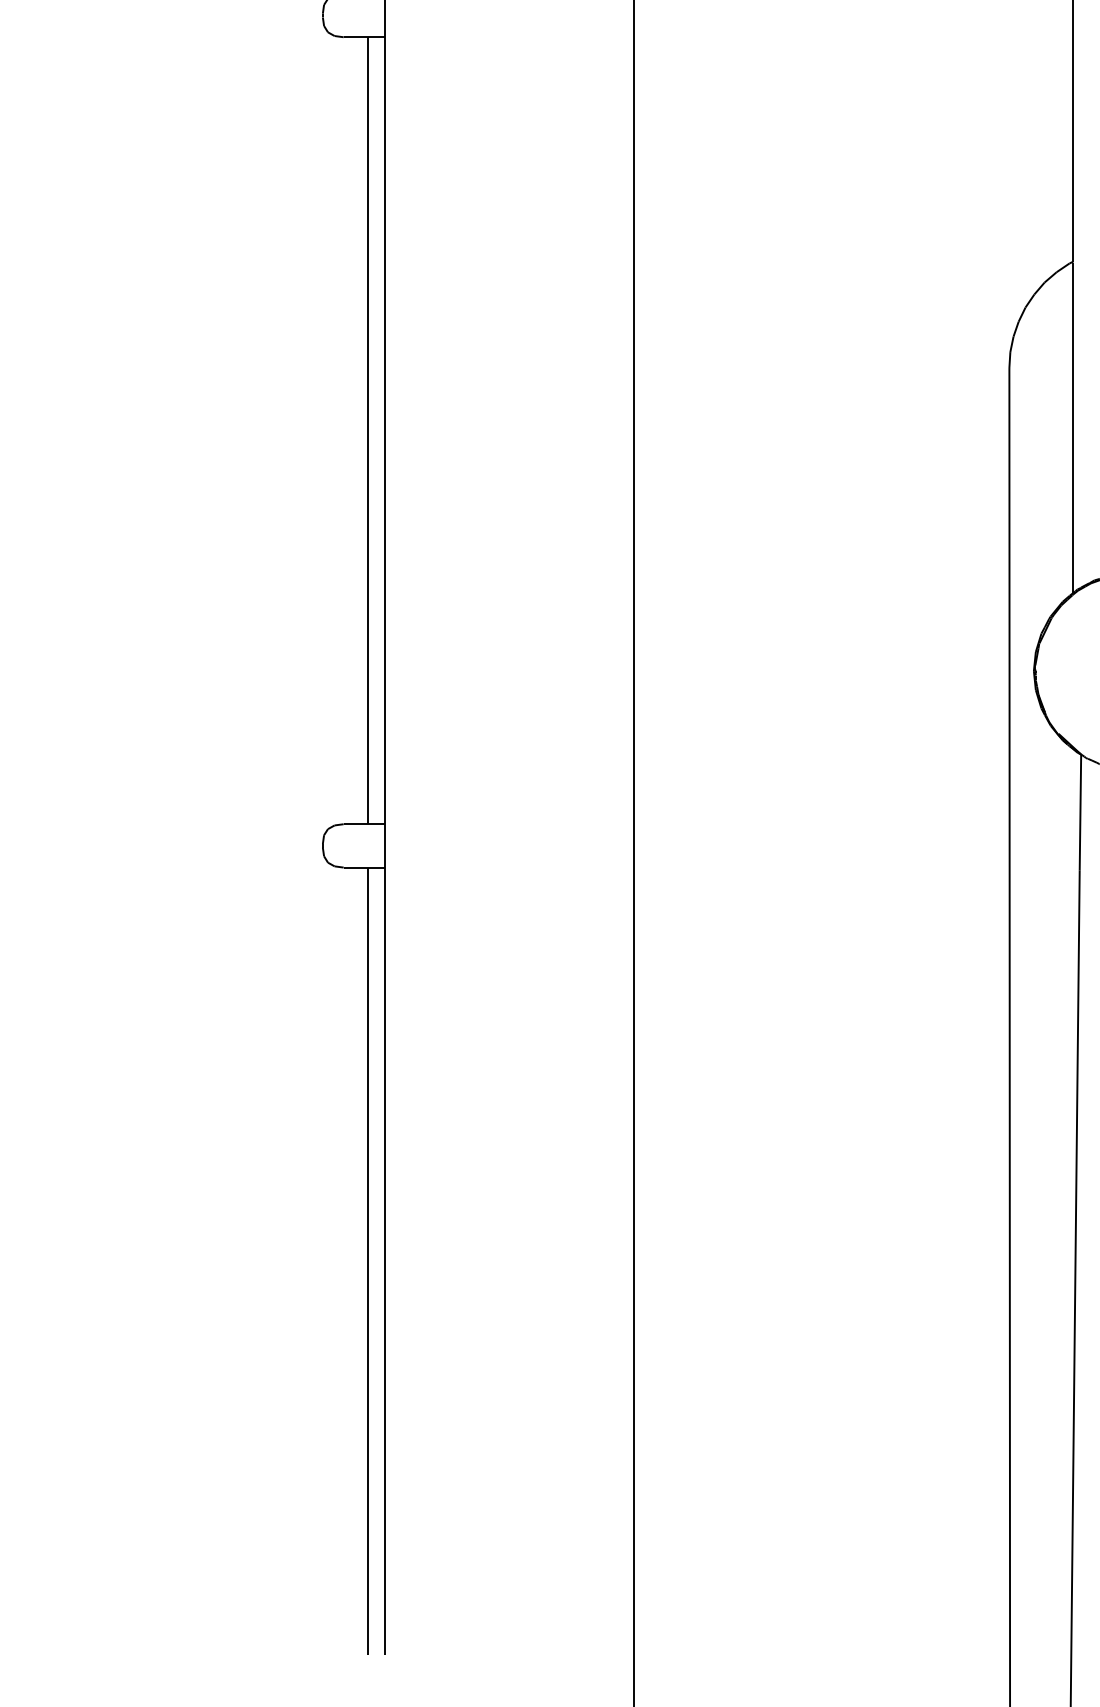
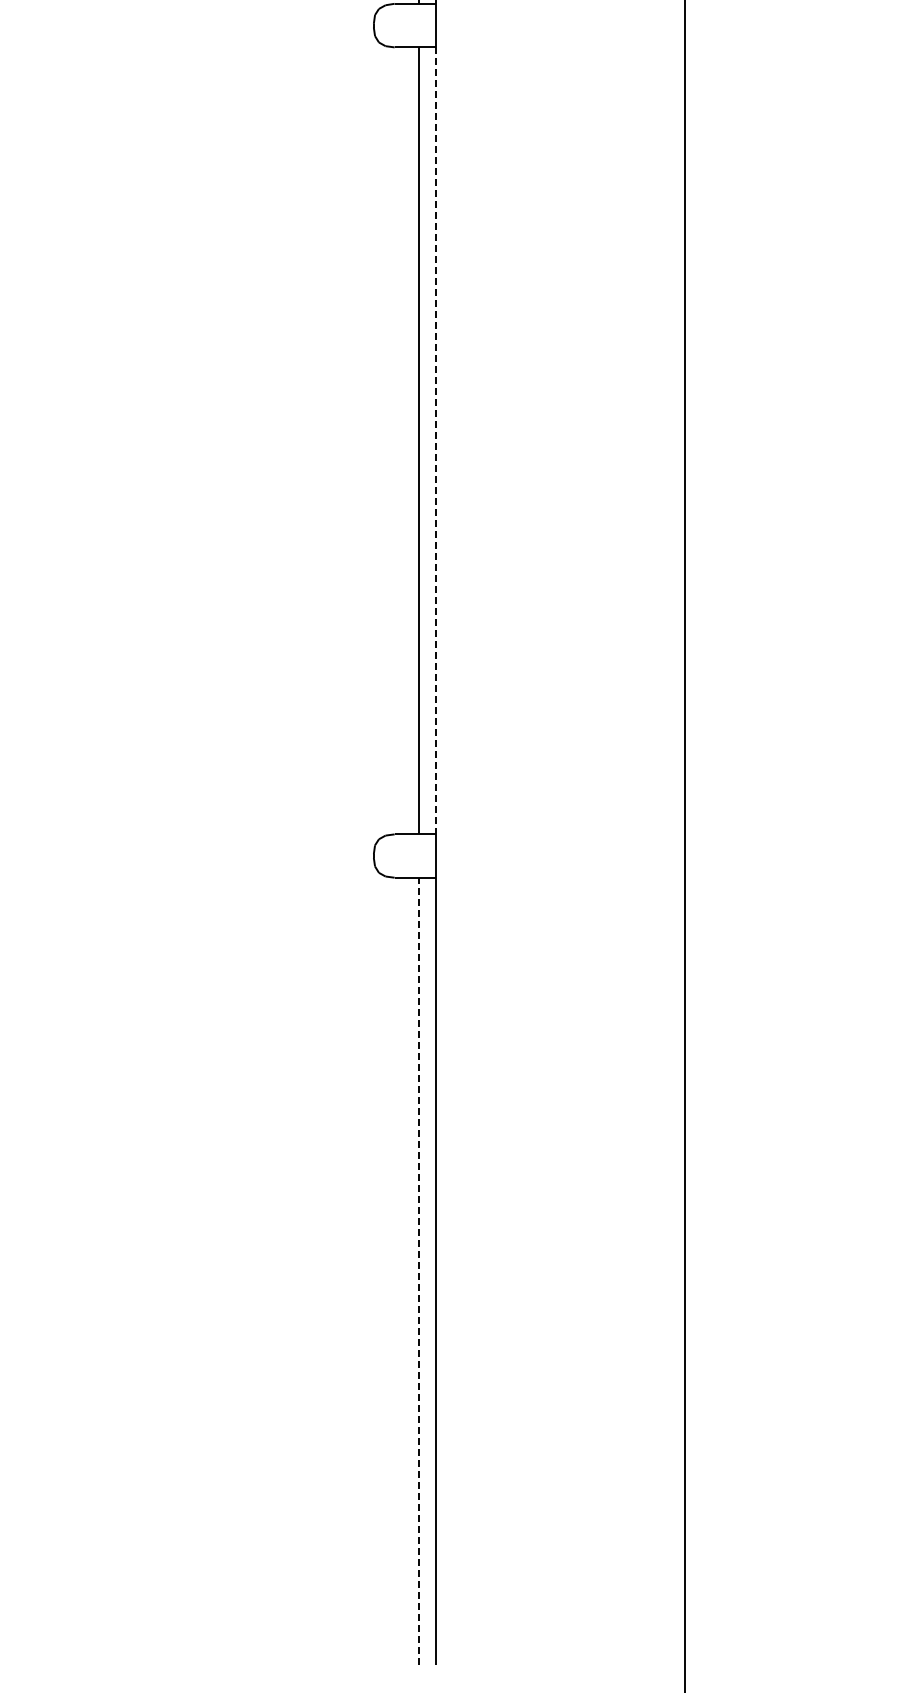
line: (384, 431) -> (435, 441), solid -> dashed
line: (368, 1260) -> (419, 1270), solid -> dashed

